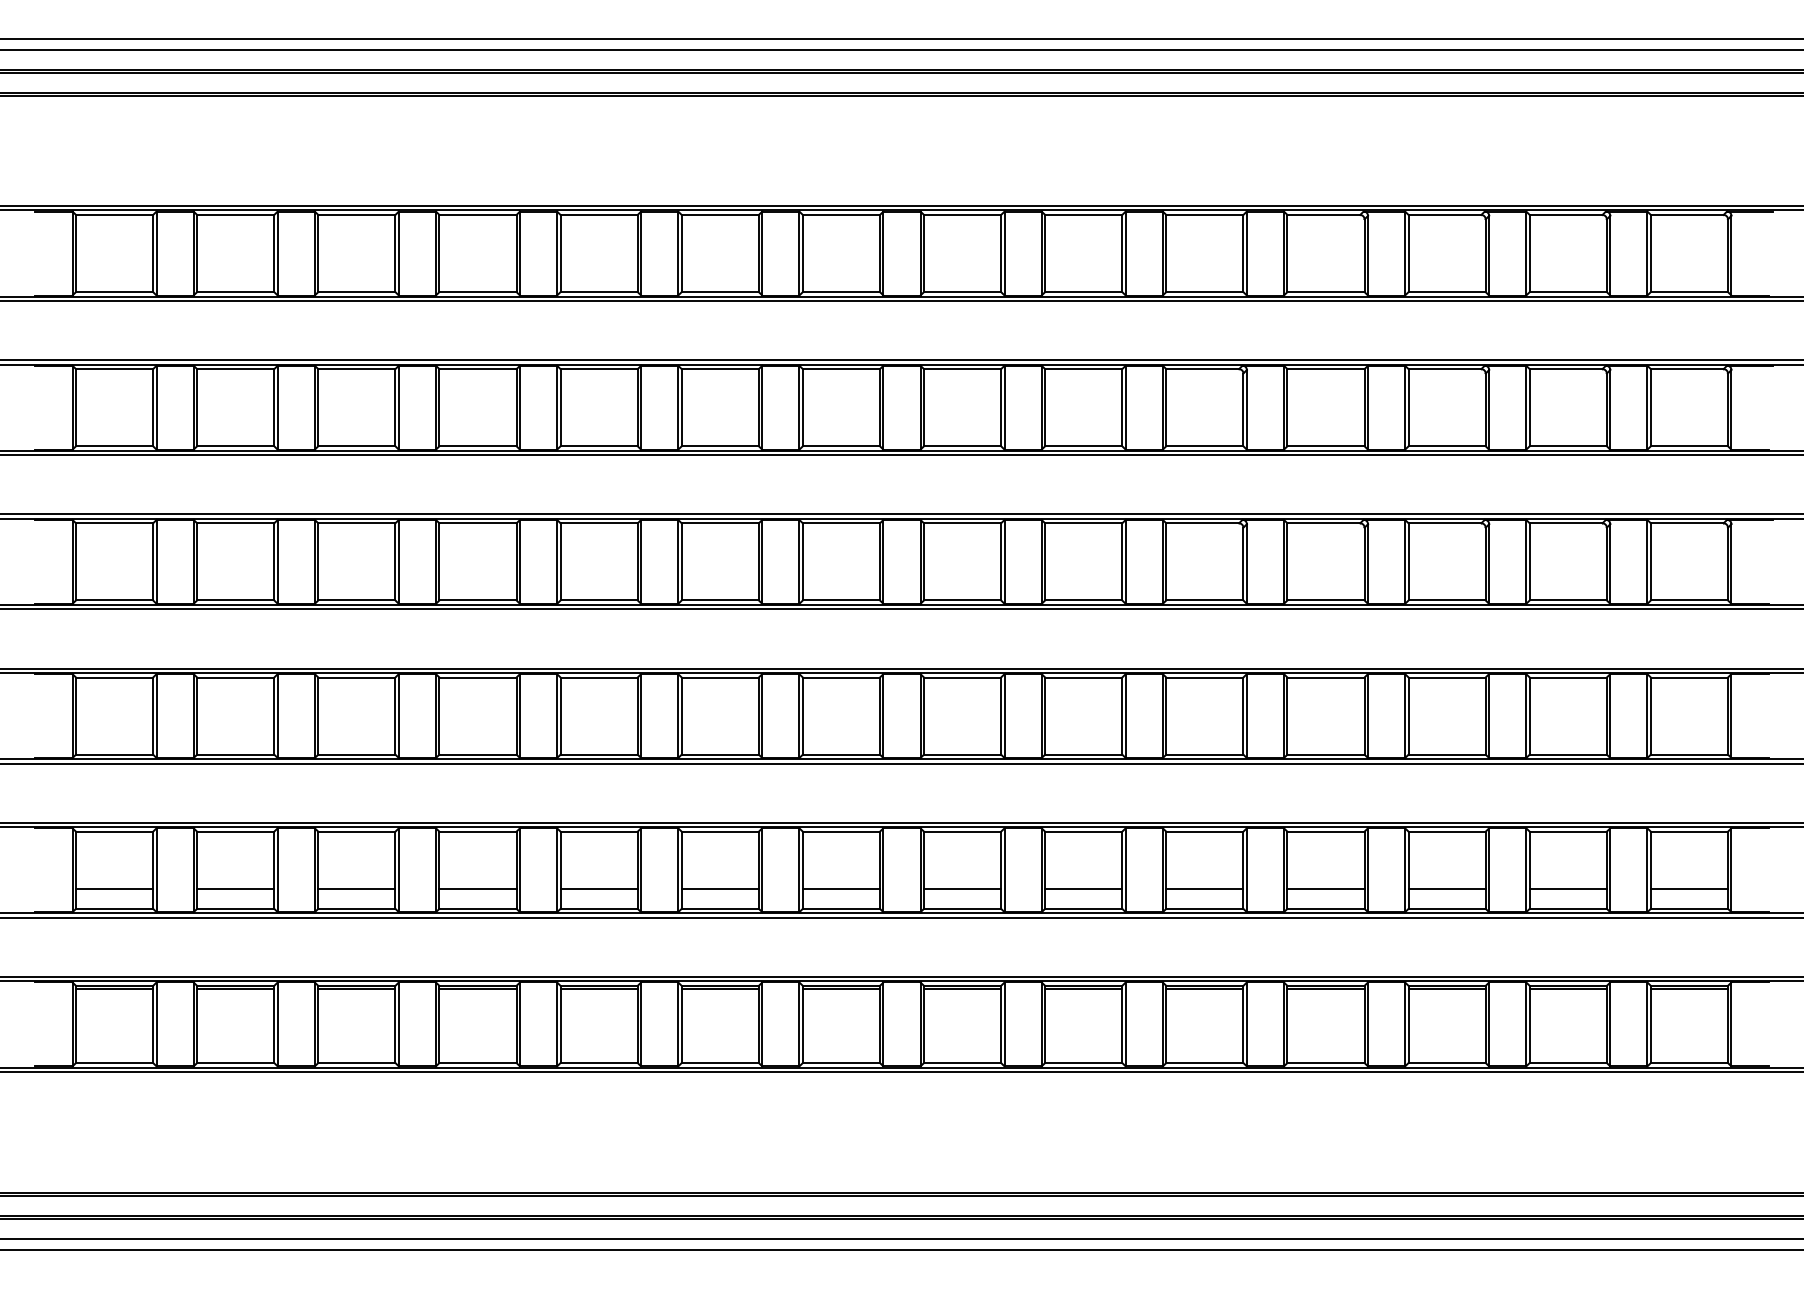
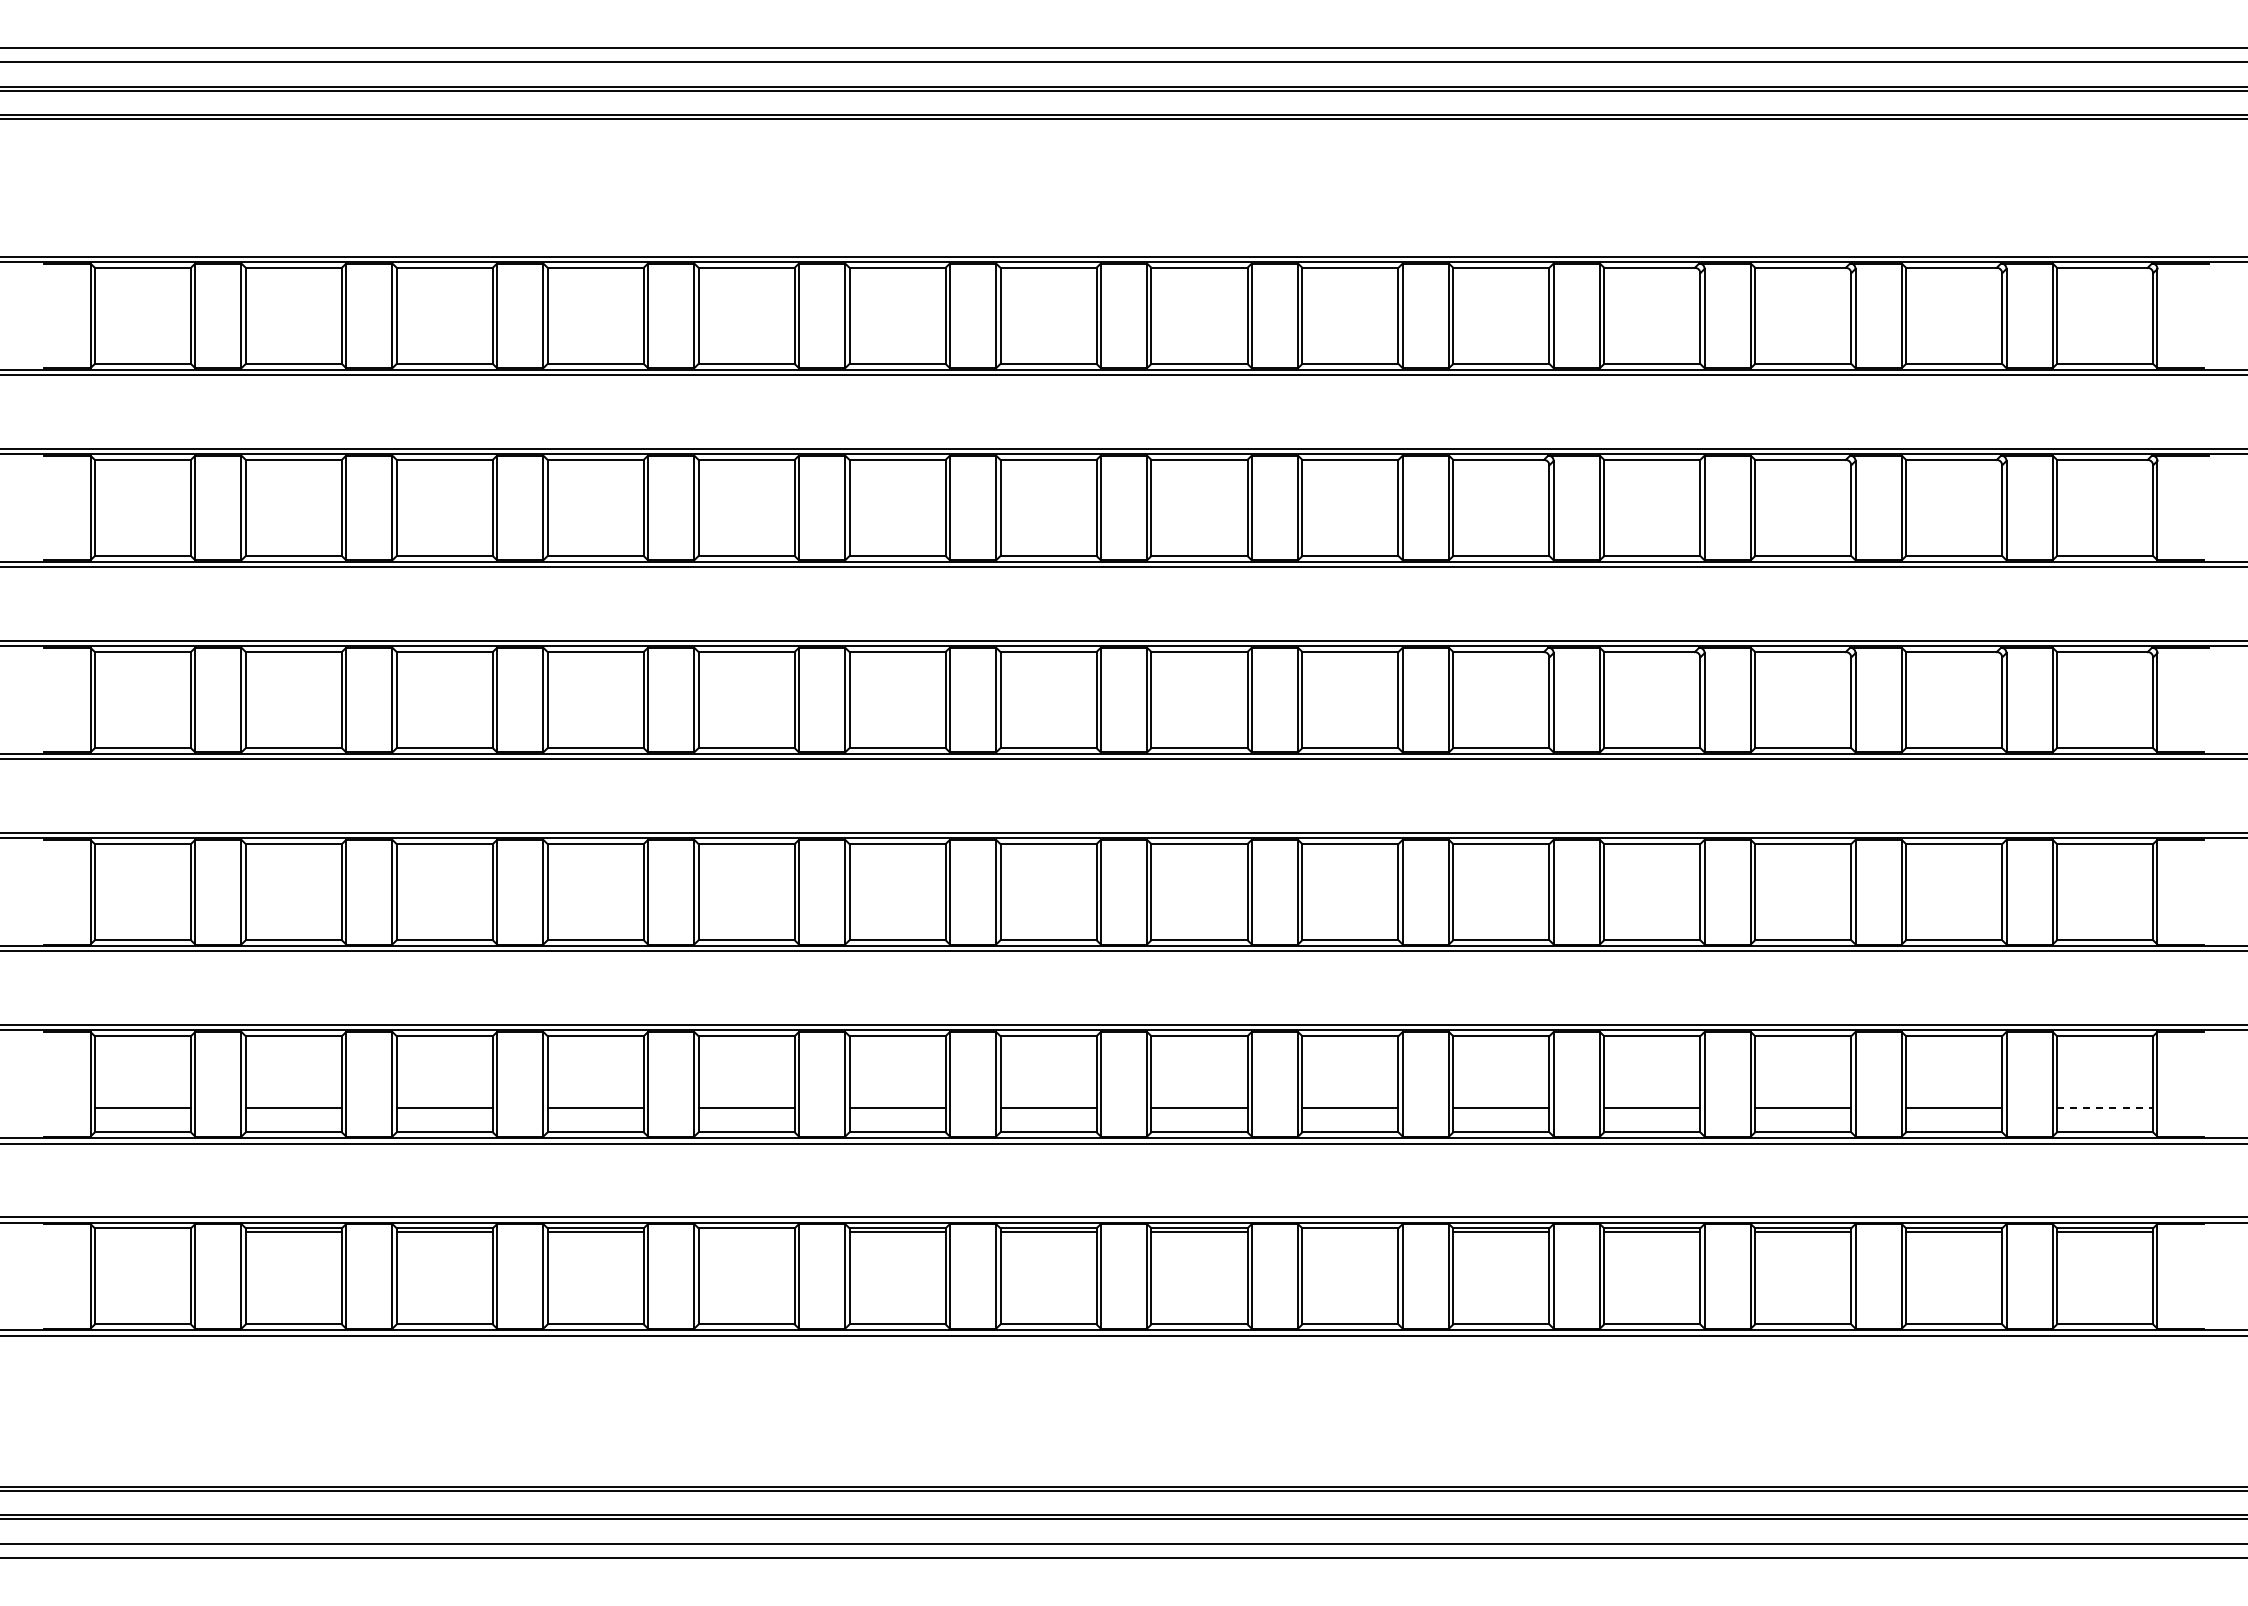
line: (1689, 889) -> (2105, 1108), solid -> dashed
line: (114, 989) -> (142, 1232), removed
line: (599, 989) -> (746, 1232), removed
line: (1083, 989) -> (1350, 1232), removed

